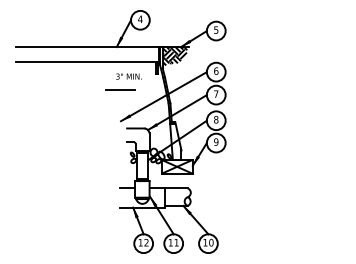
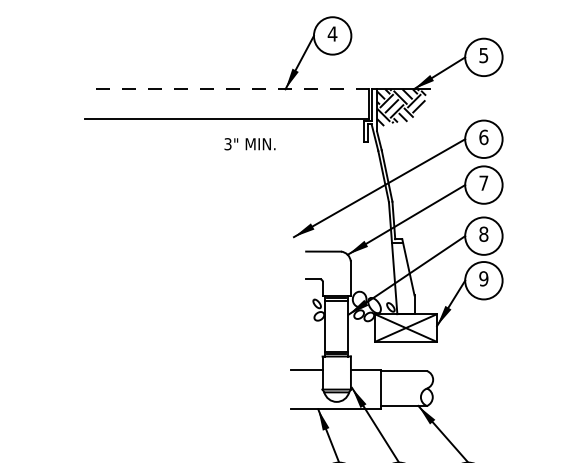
line: (86, 47) -> (225, 90), solid -> dashed
text: (128, 76) -> (249, 144), moved
line: (120, 89) -> (292, 173), removed

